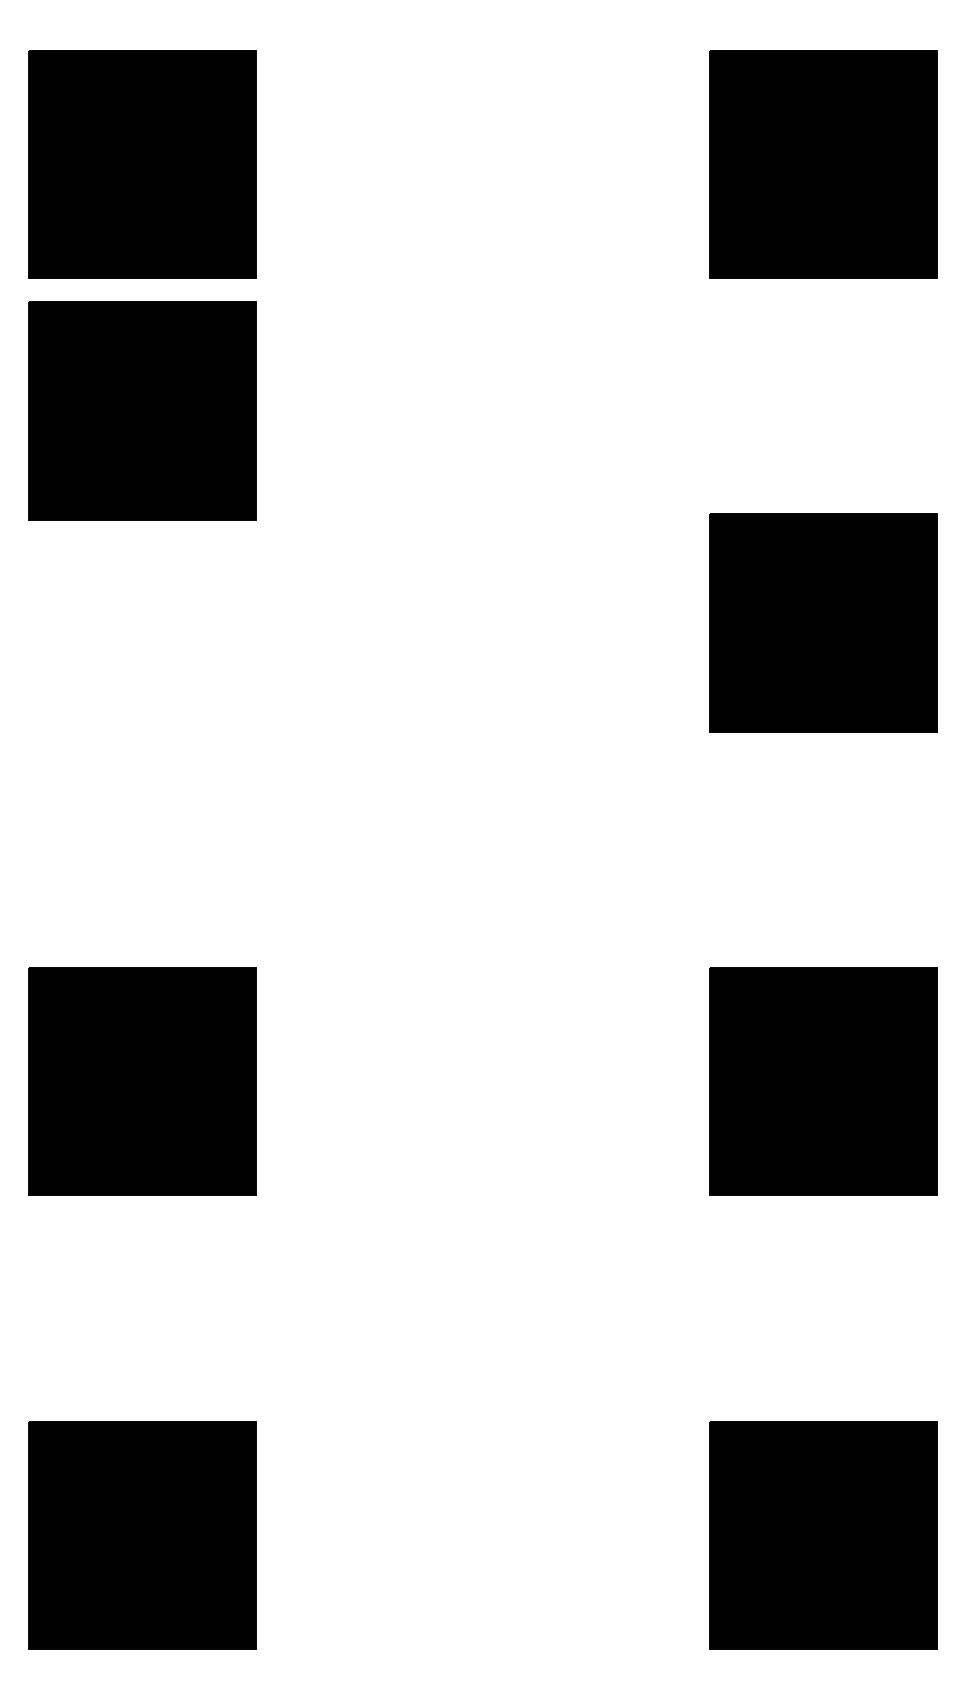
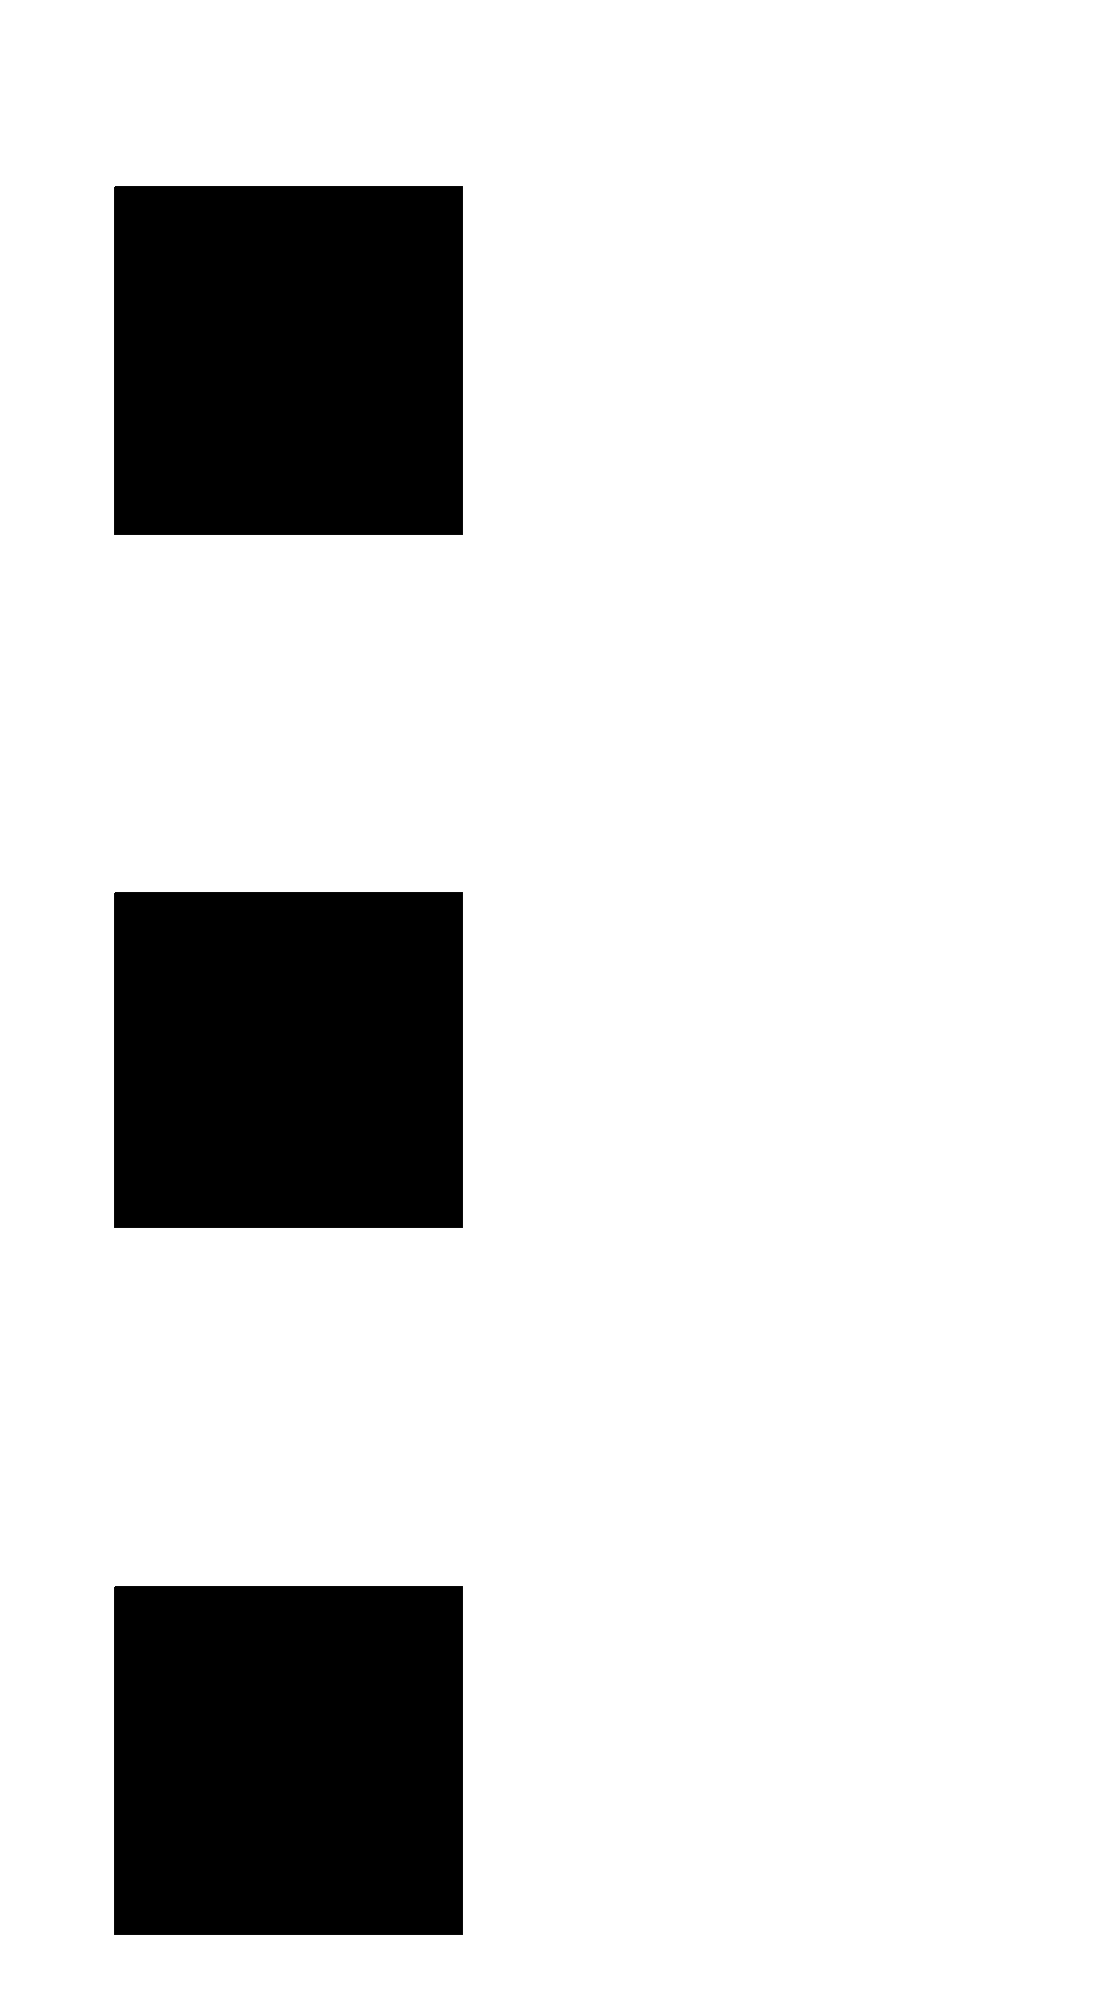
part: (142, 410) -> (288, 1059), moved

